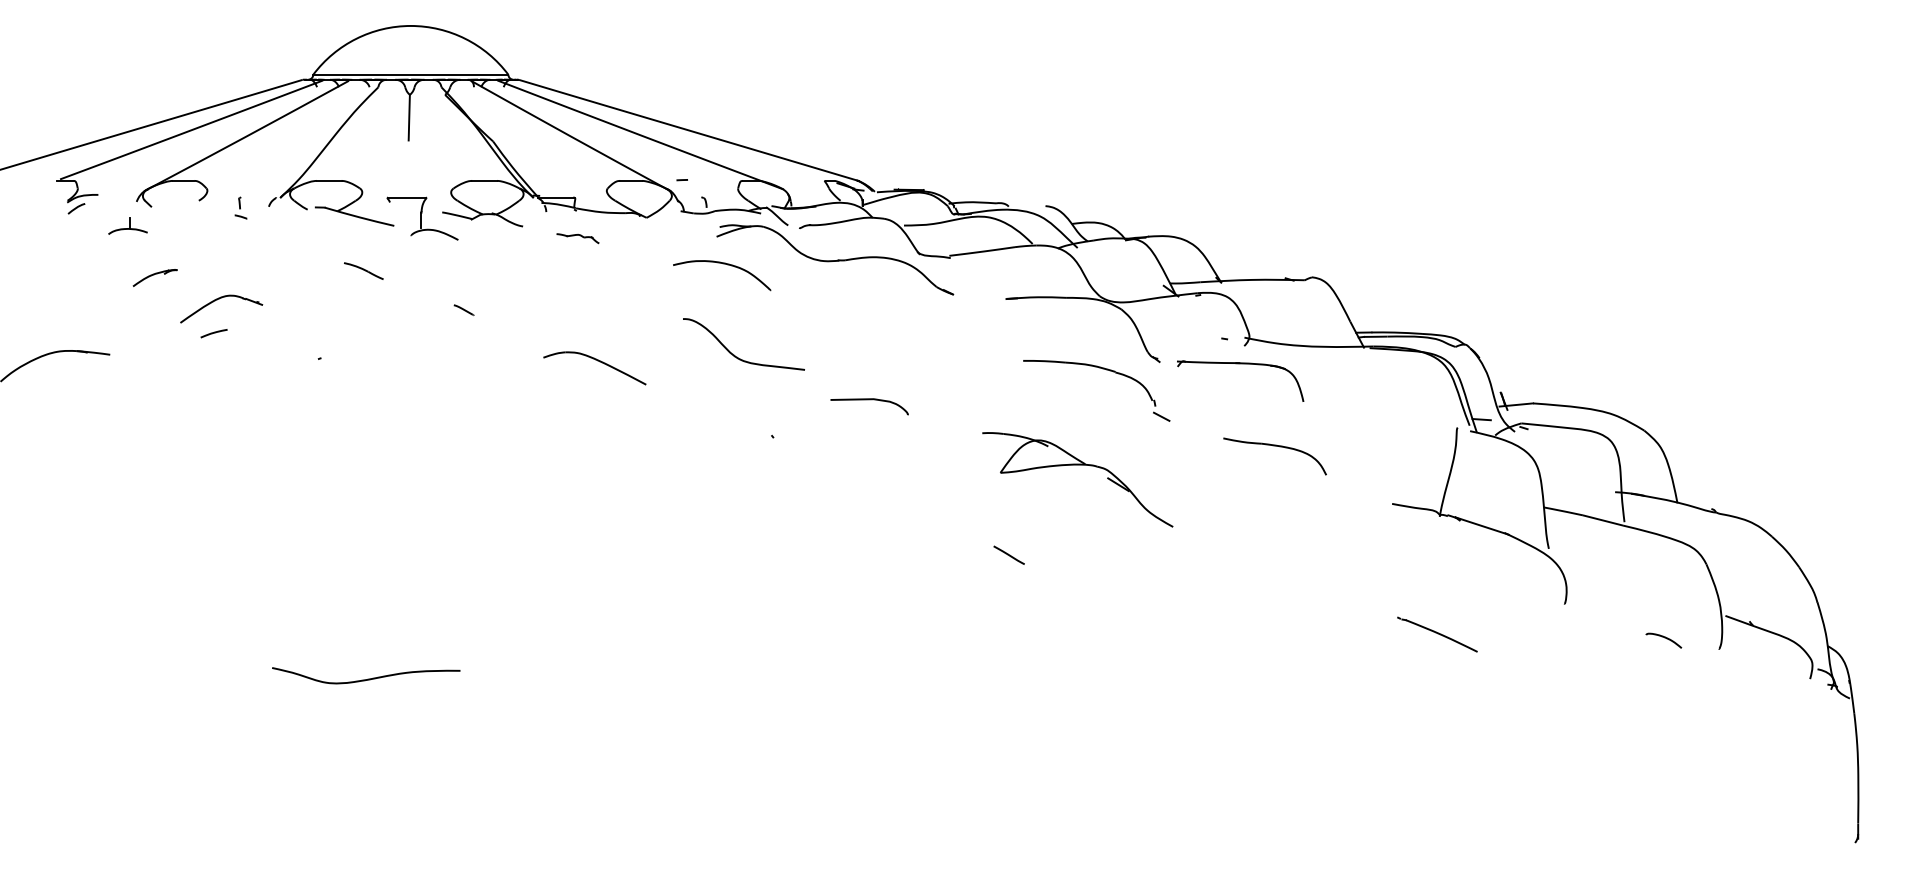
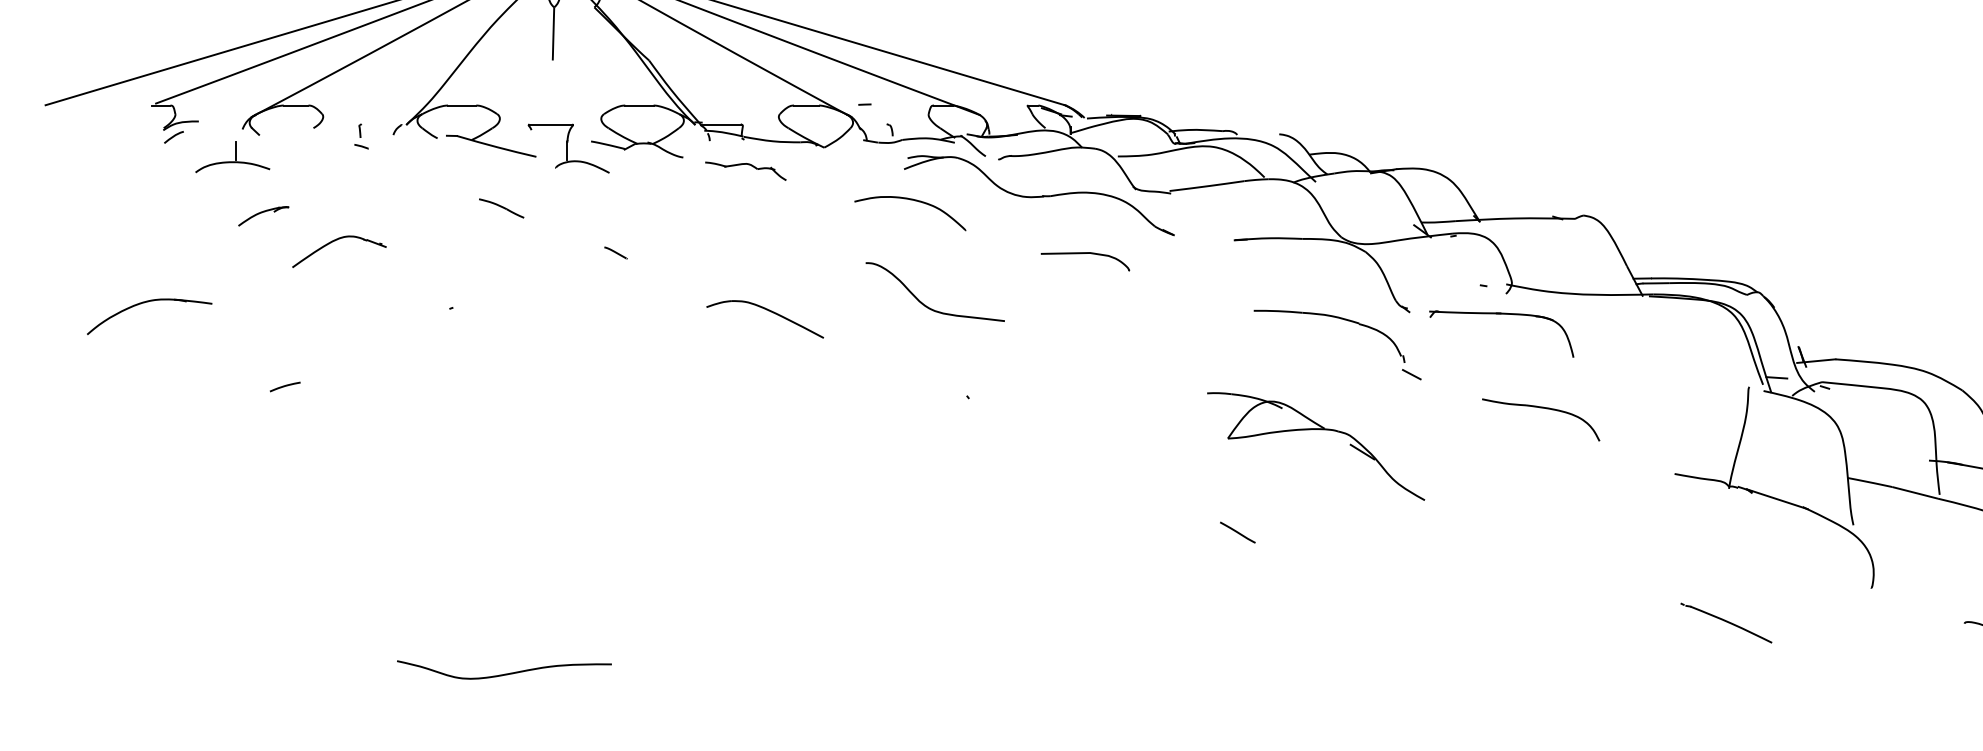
part: (127, 226) -> (232, 157), size x1.67
part: (577, 238) -> (745, 171), size x1.67
line: (213, 333) -> (284, 386), moved
curve: (869, 400) -> (1085, 254), moved

